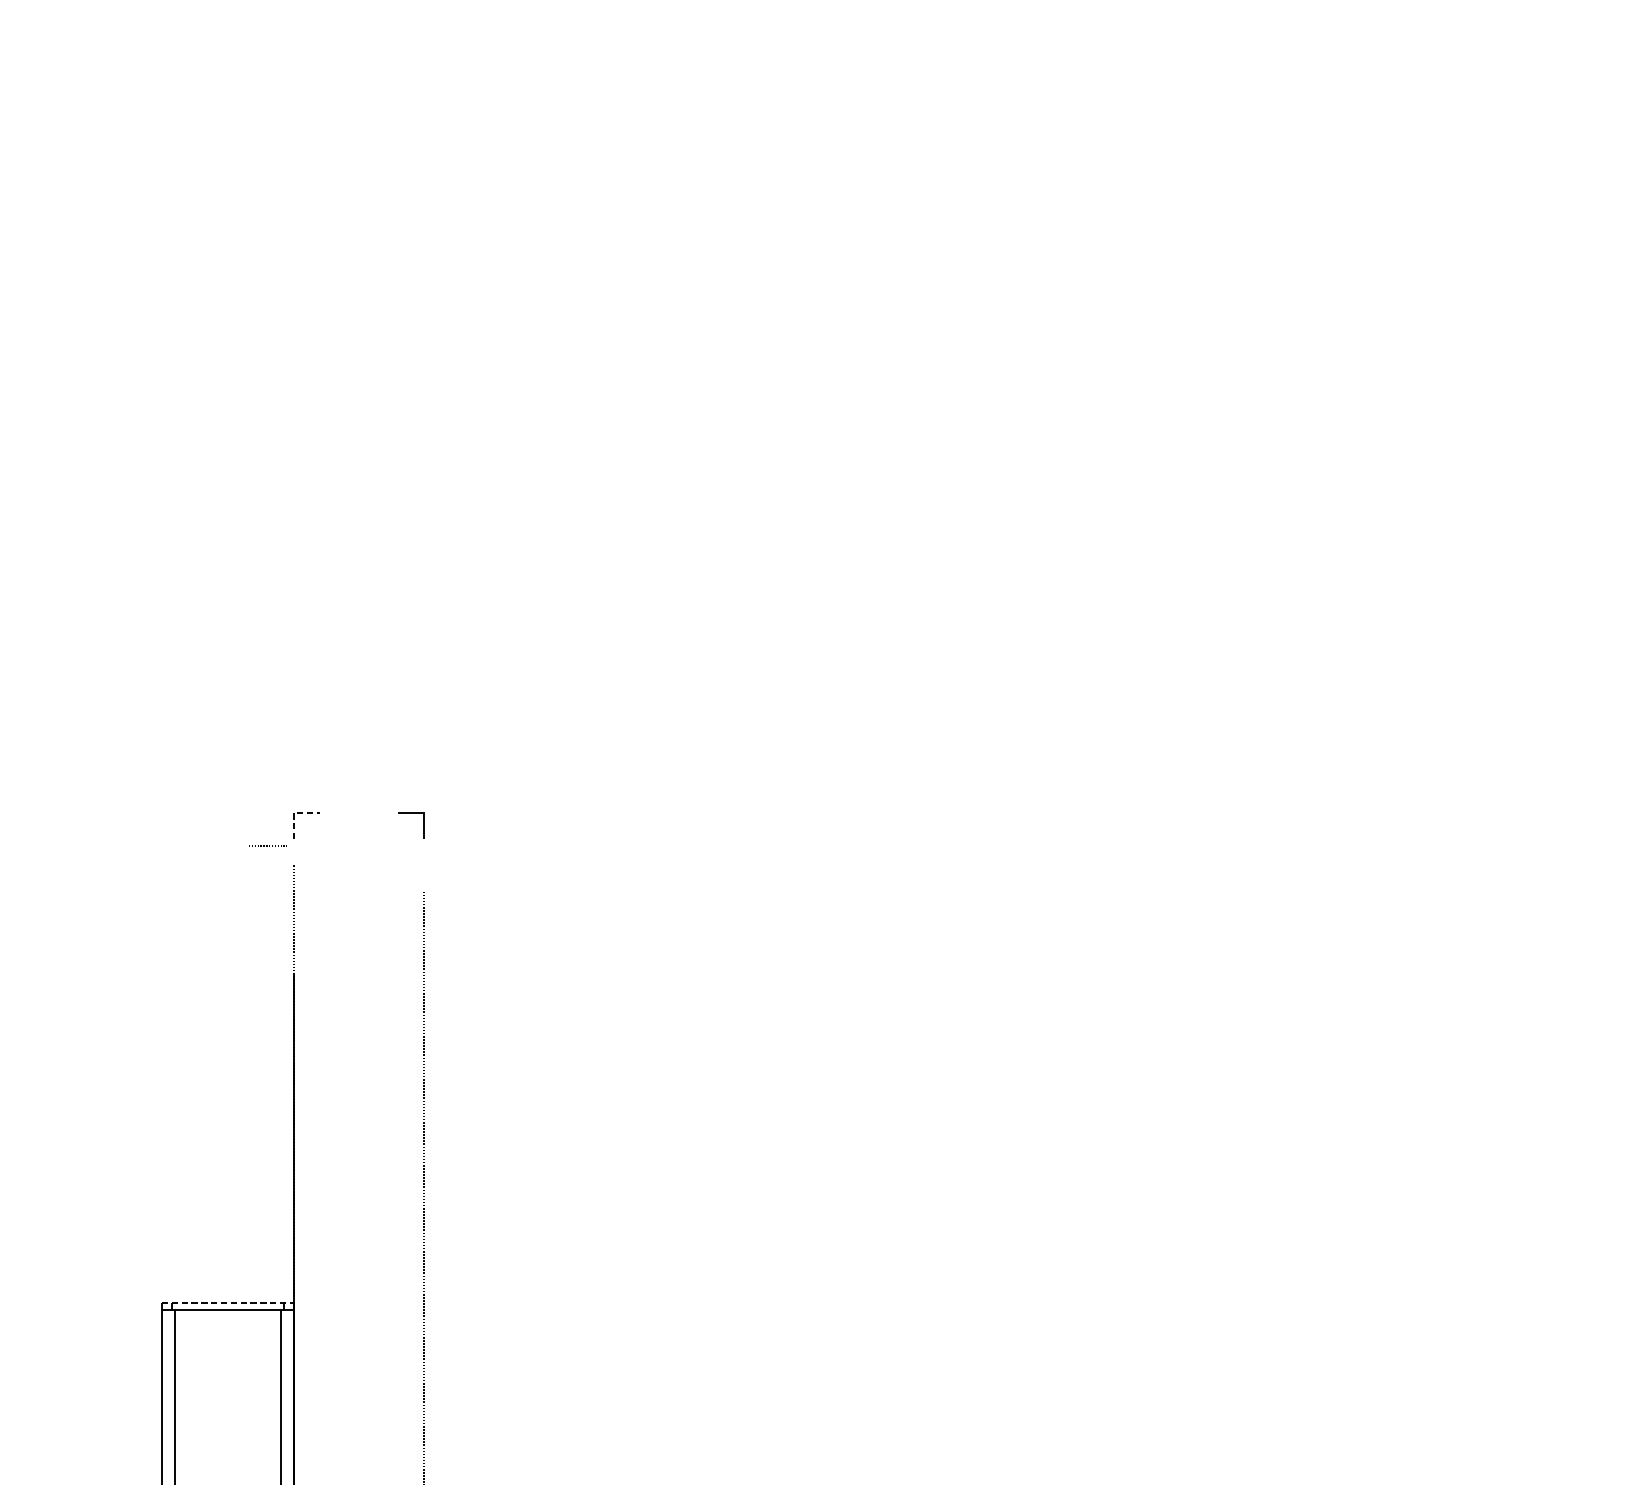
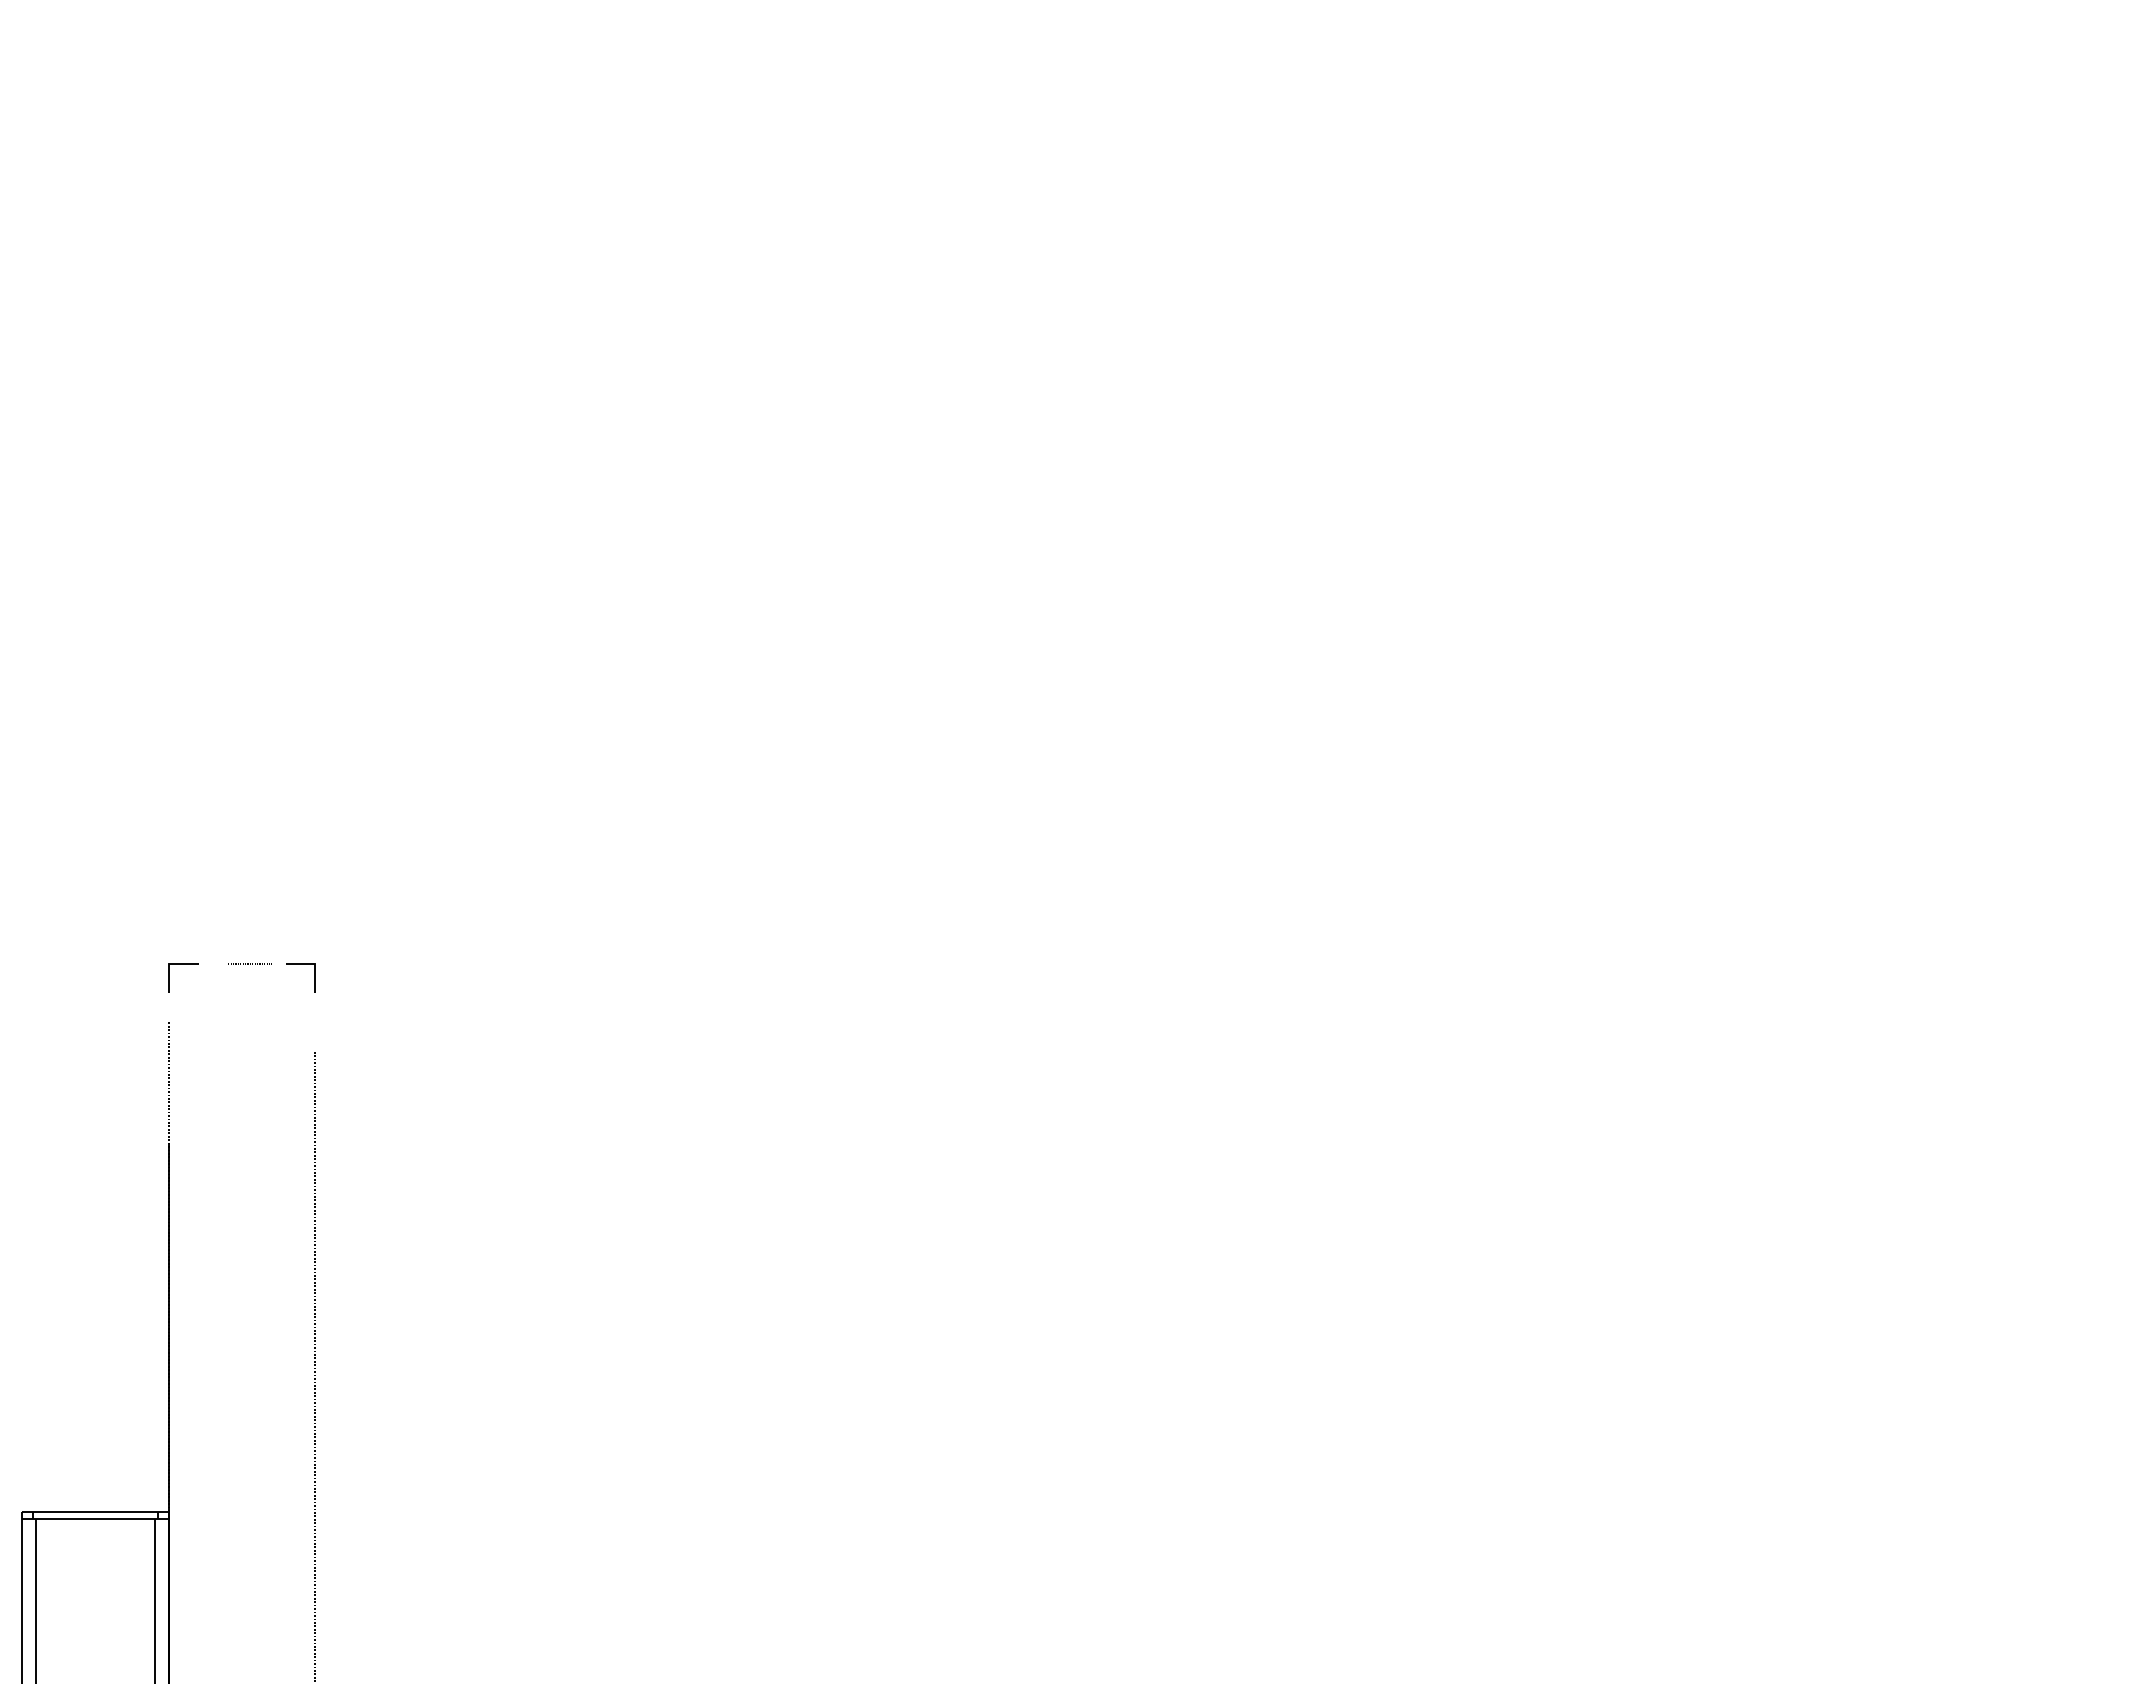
line: (293, 812) -> (169, 963), dashed -> solid
line: (265, 845) -> (248, 963), moved
line: (227, 1303) -> (95, 1512), dashed -> solid

